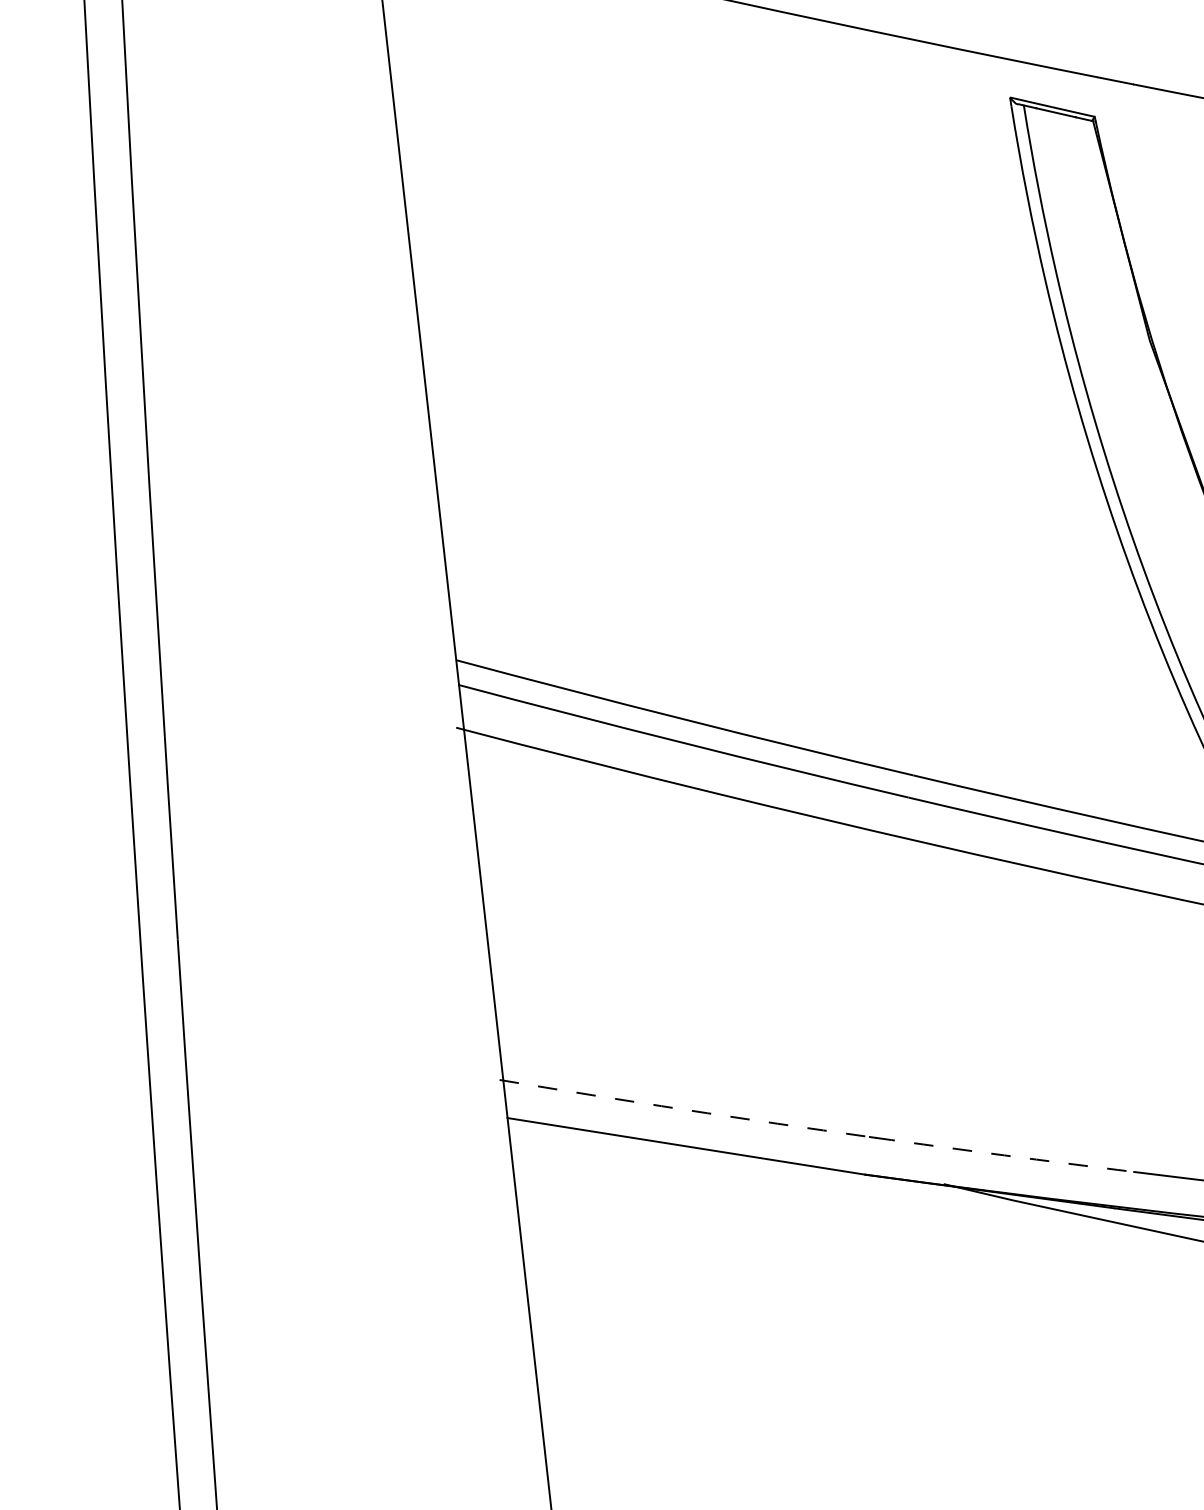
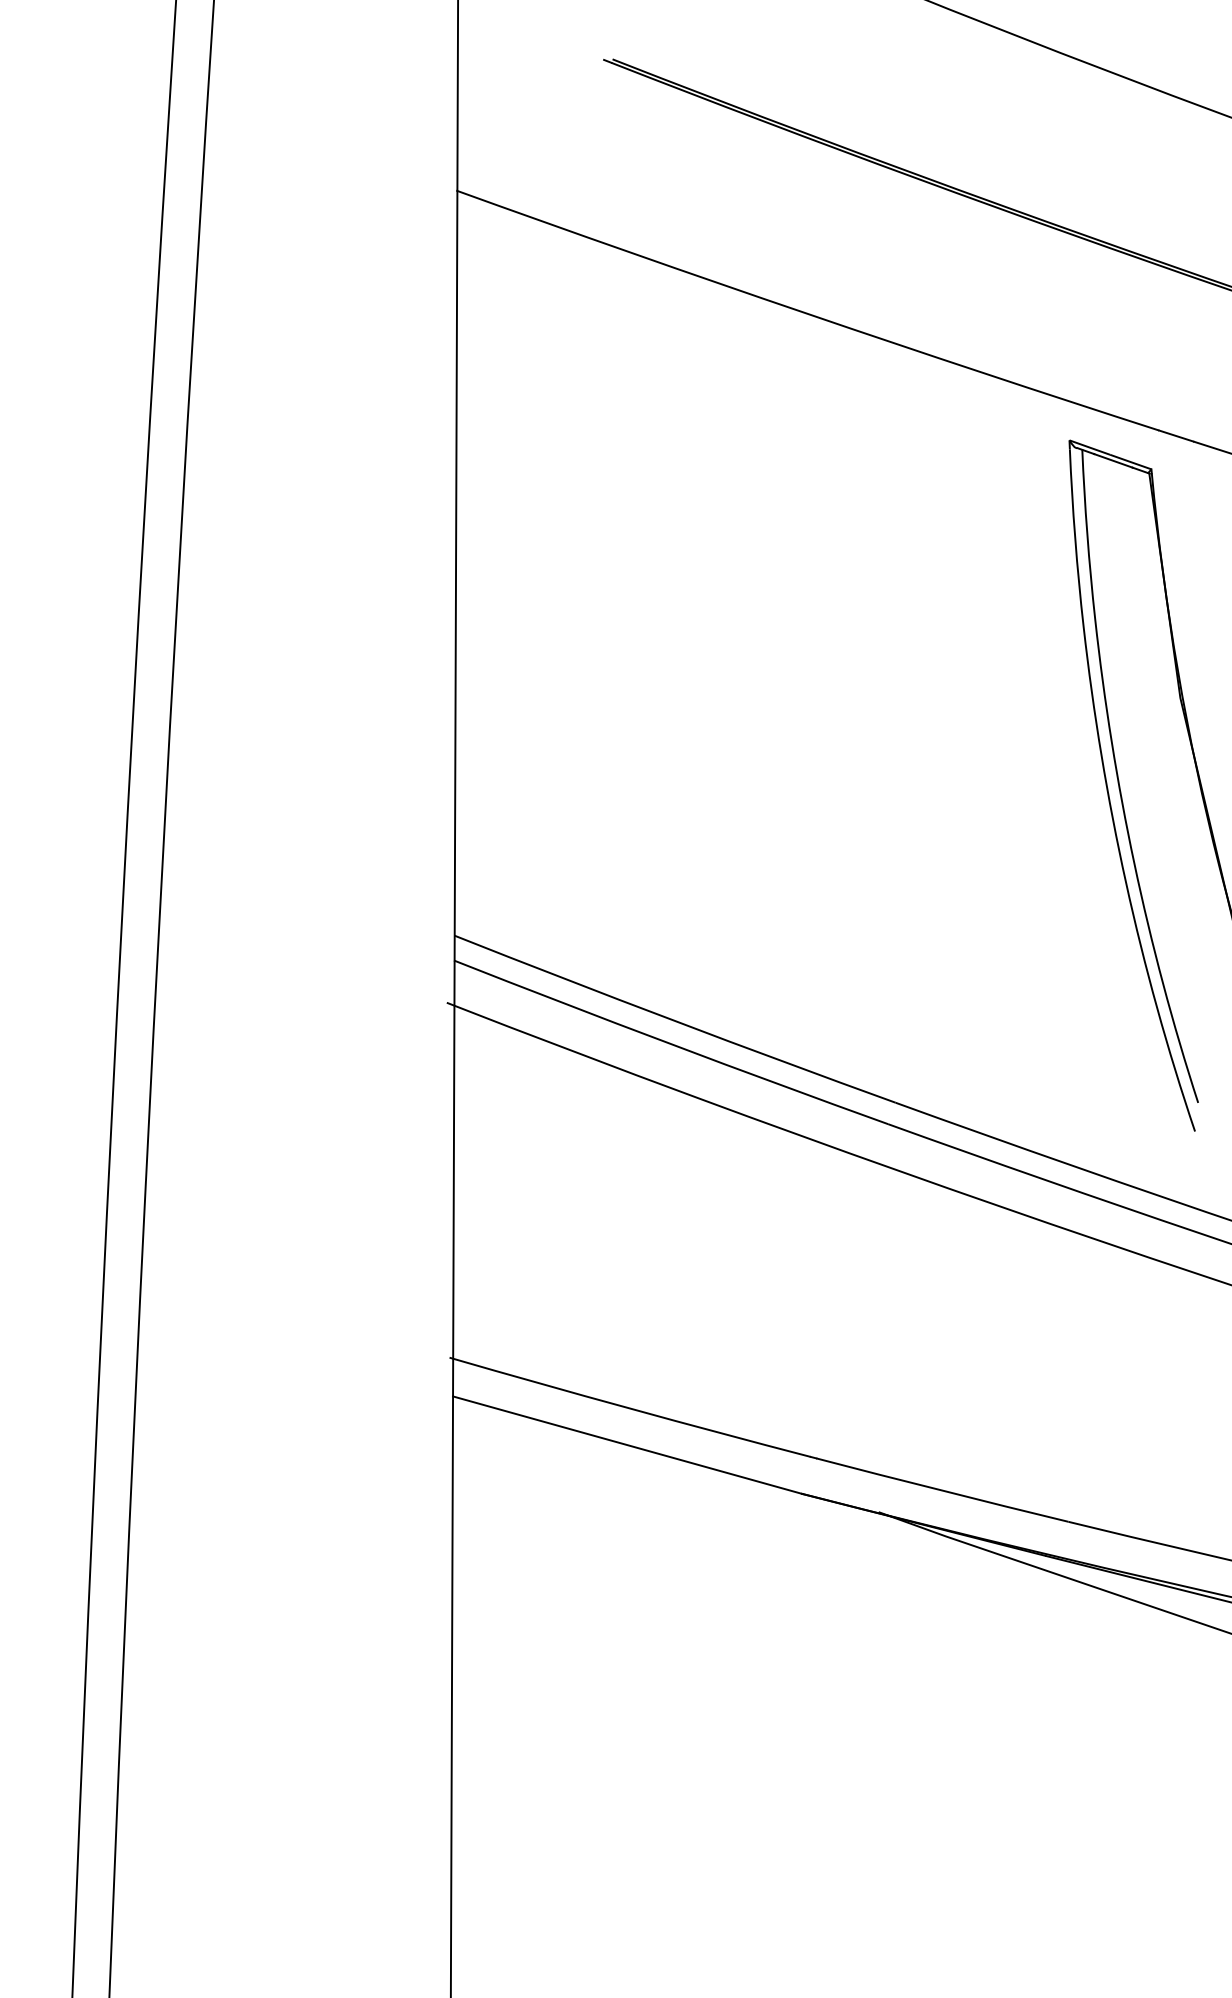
arc: (684, 1109) -> (629, 1408), dashed -> solid
arc: (1004, 1155) -> (942, 1490), dashed -> solid

